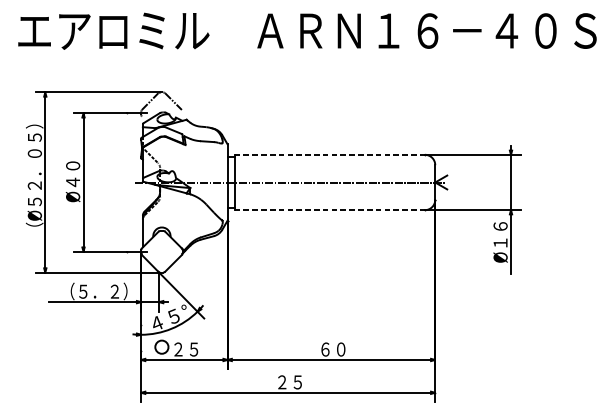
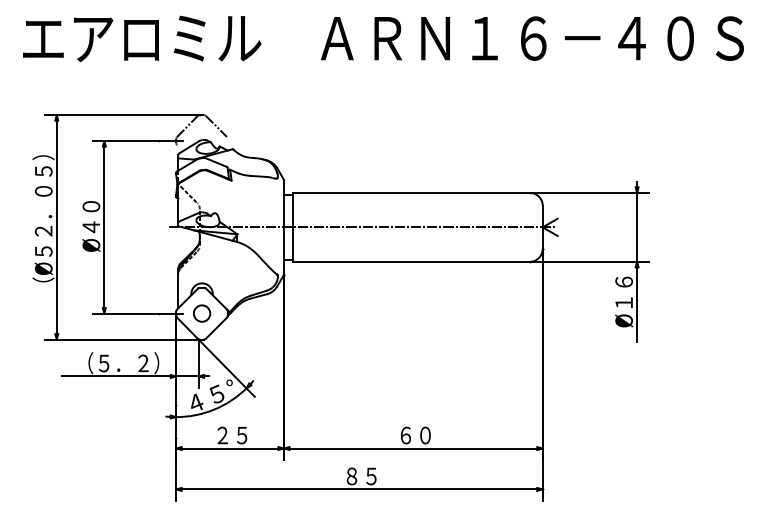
line: (329, 154) -> (411, 192), dashed -> solid
line: (329, 209) -> (411, 261), dashed -> solid
circle: (162, 347) -> (202, 313), moved
text: (281, 382) -> (351, 476), ２５ -> ８５

